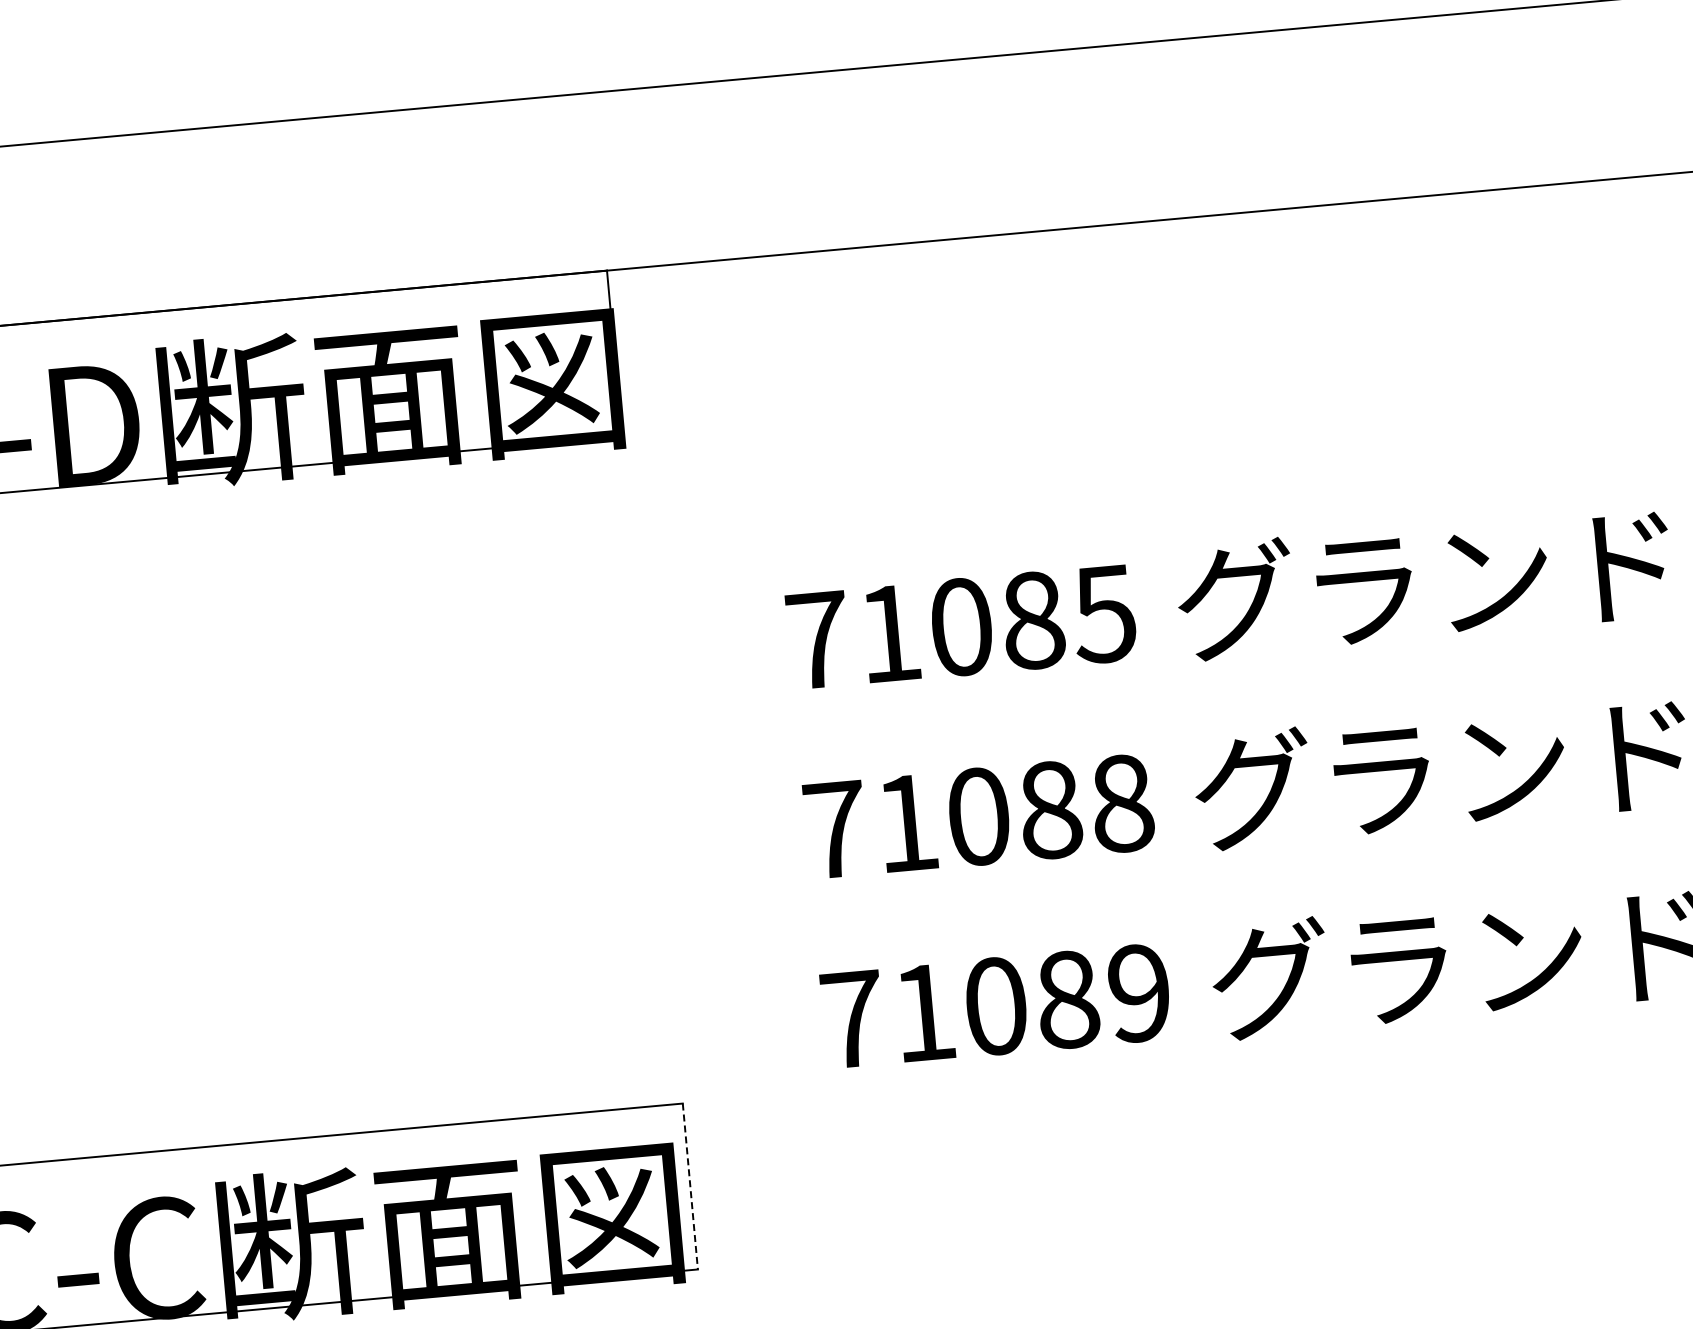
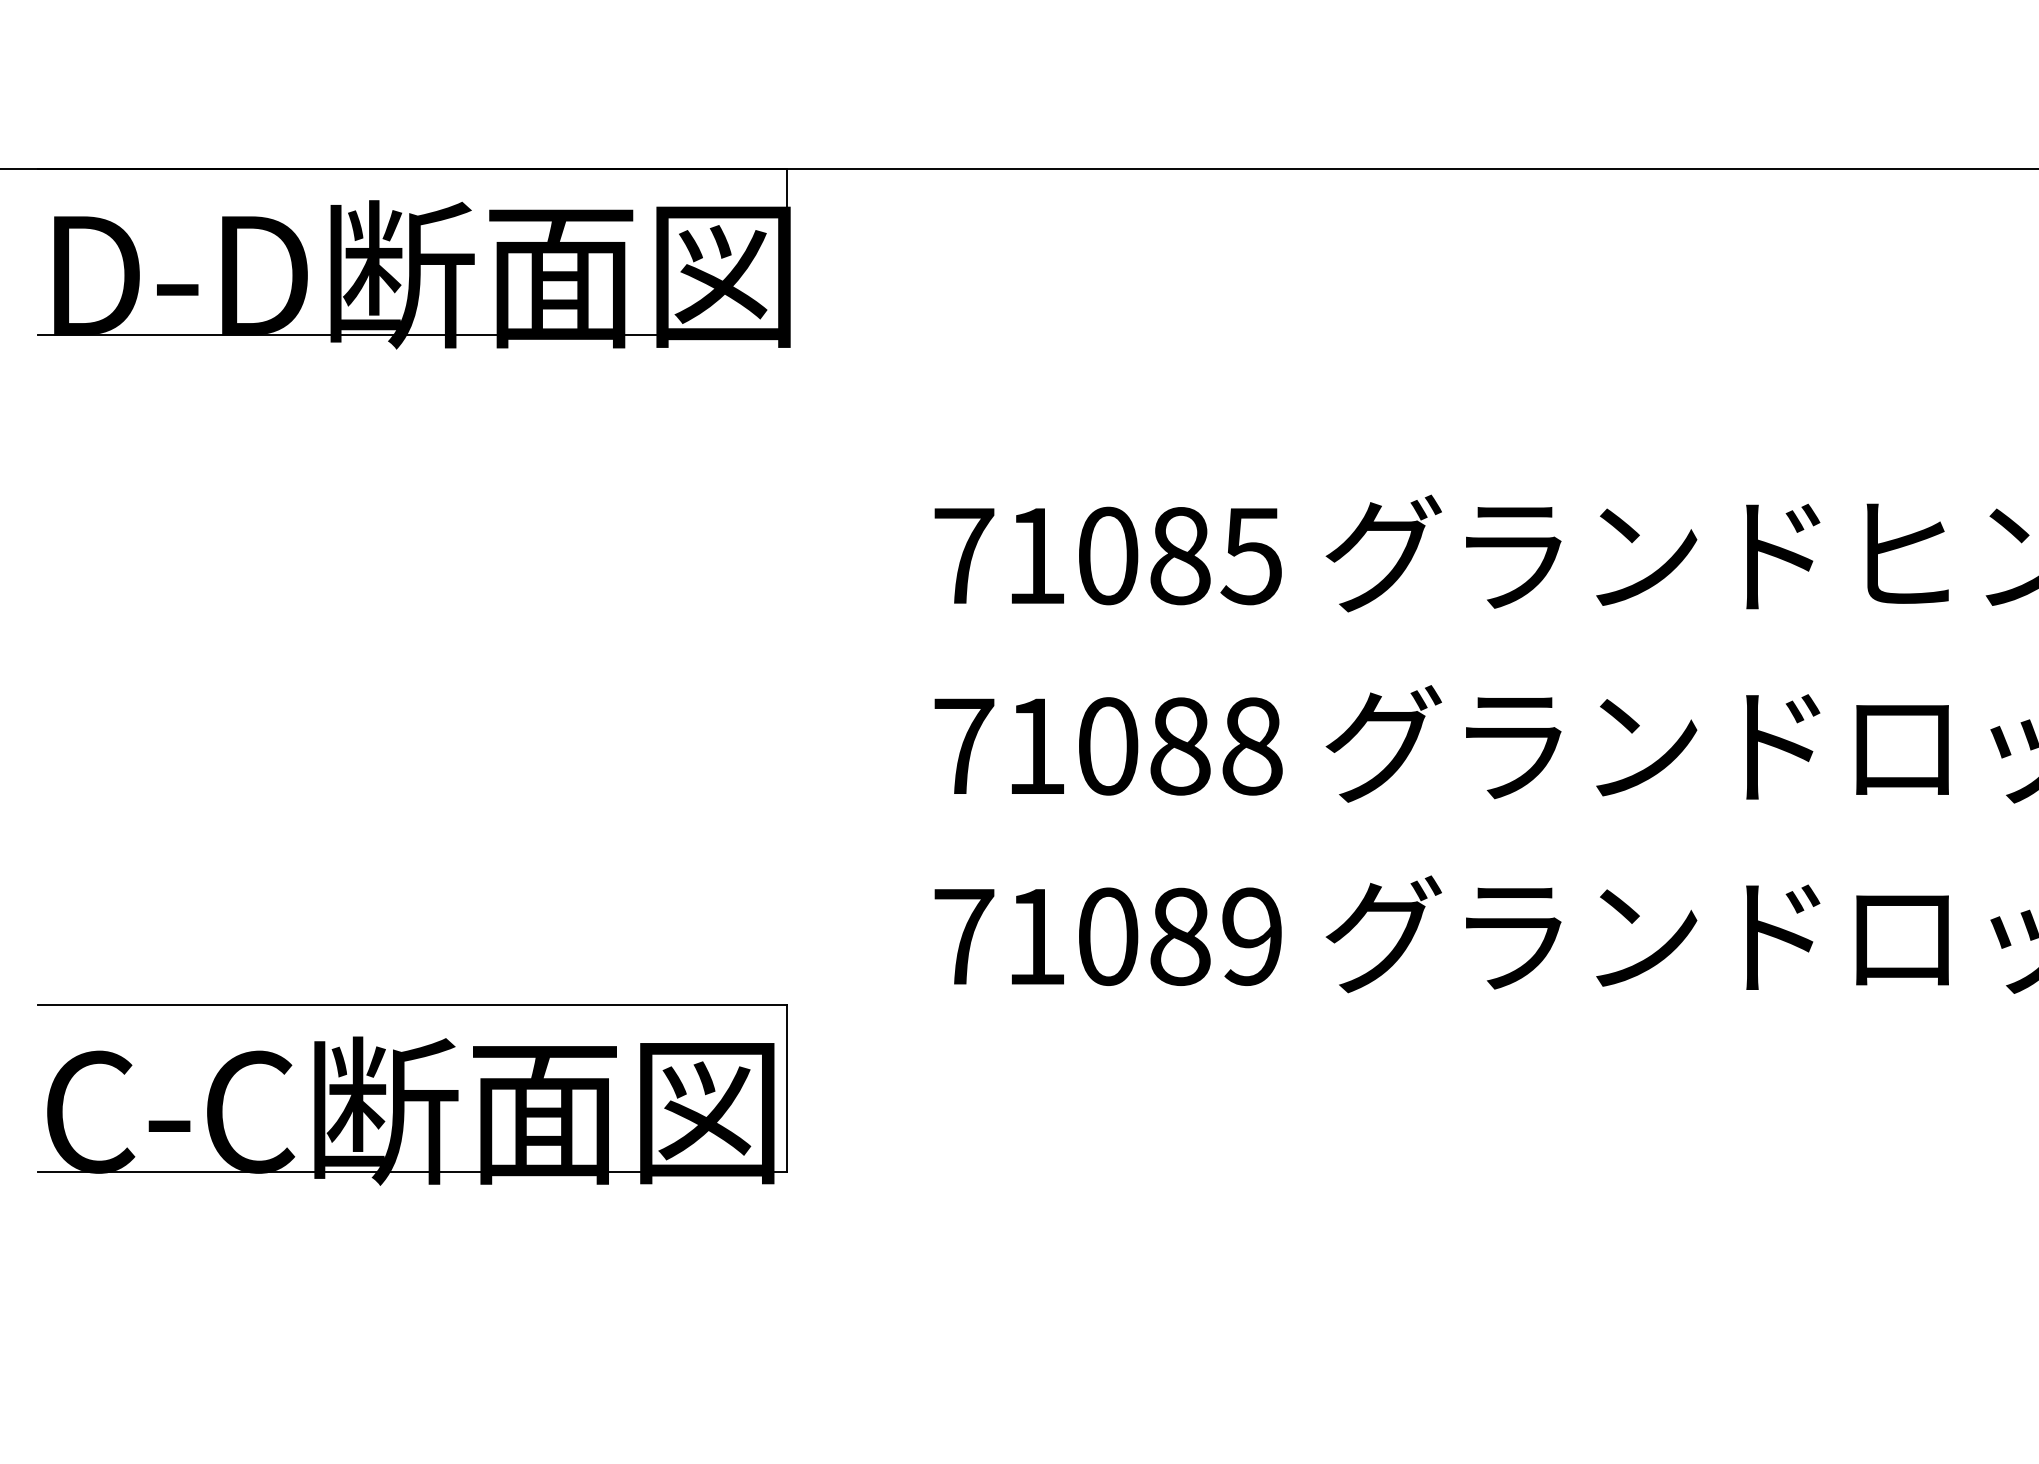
line: (690, 1186) -> (787, 1088), dashed -> solid

